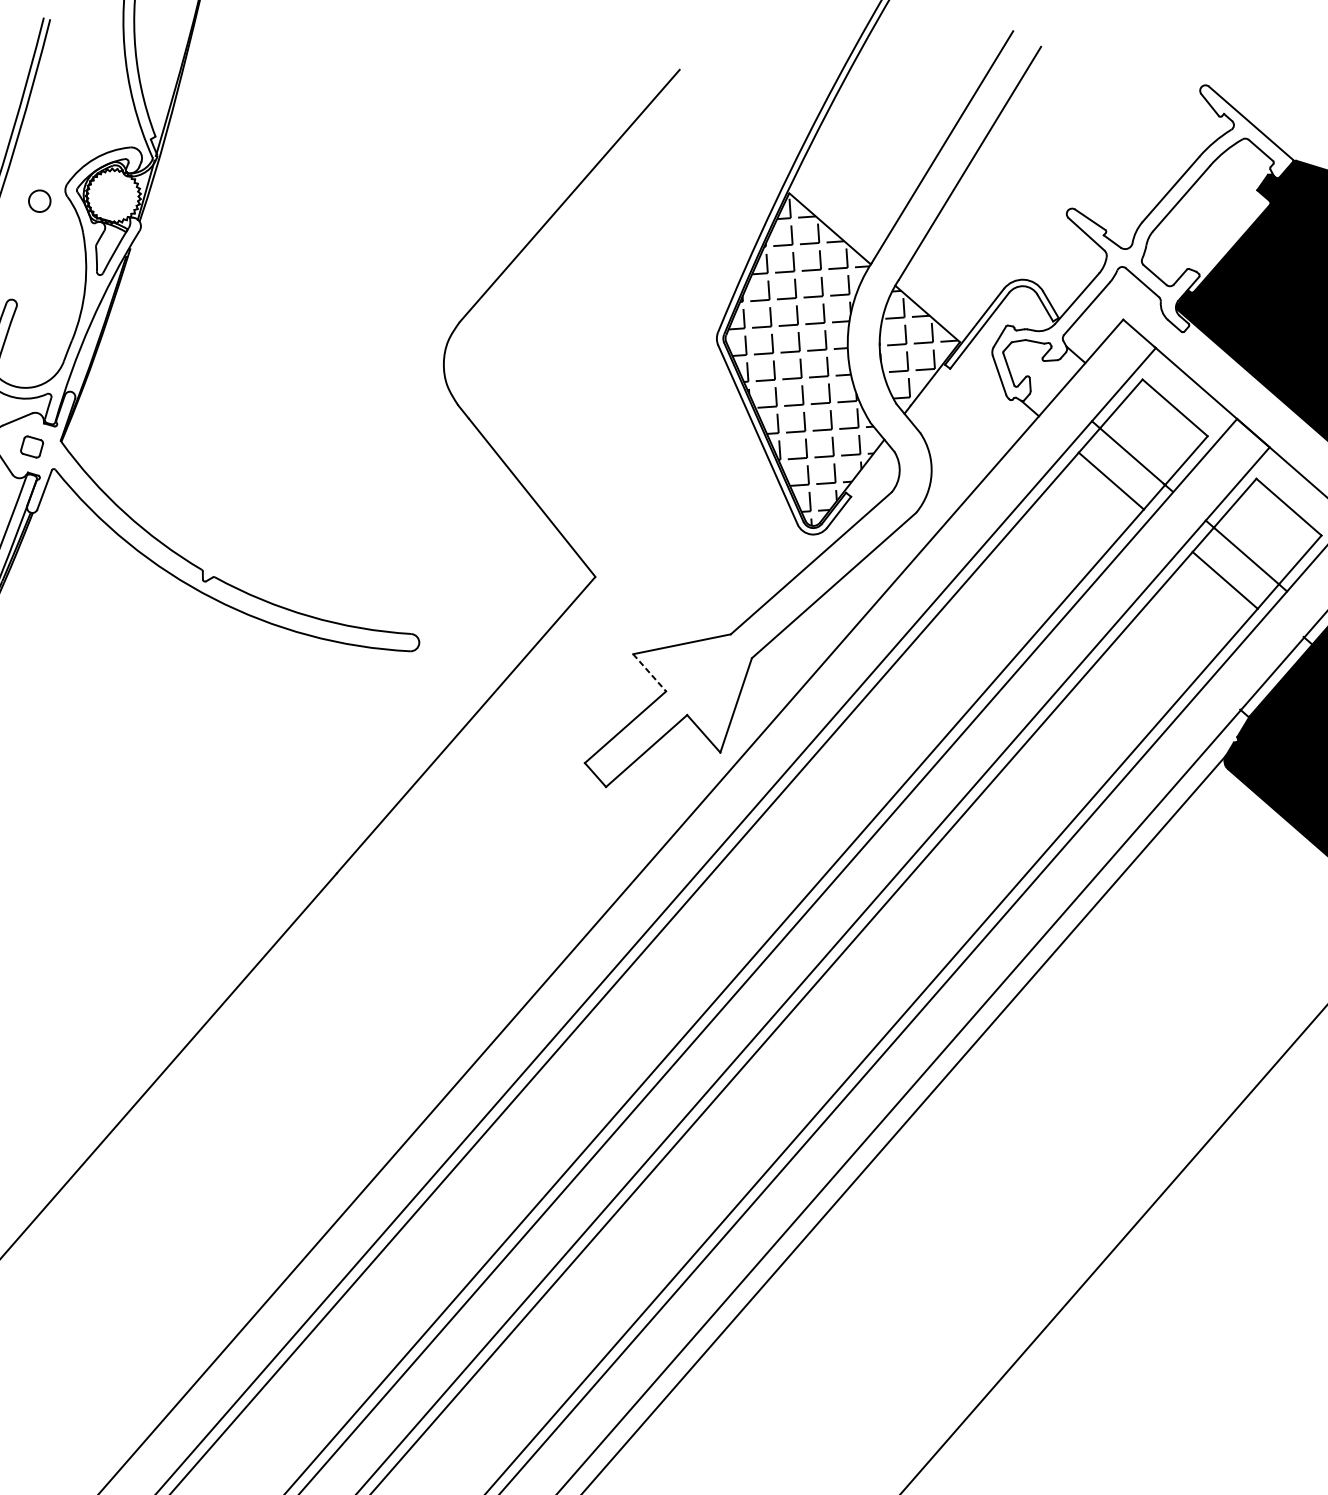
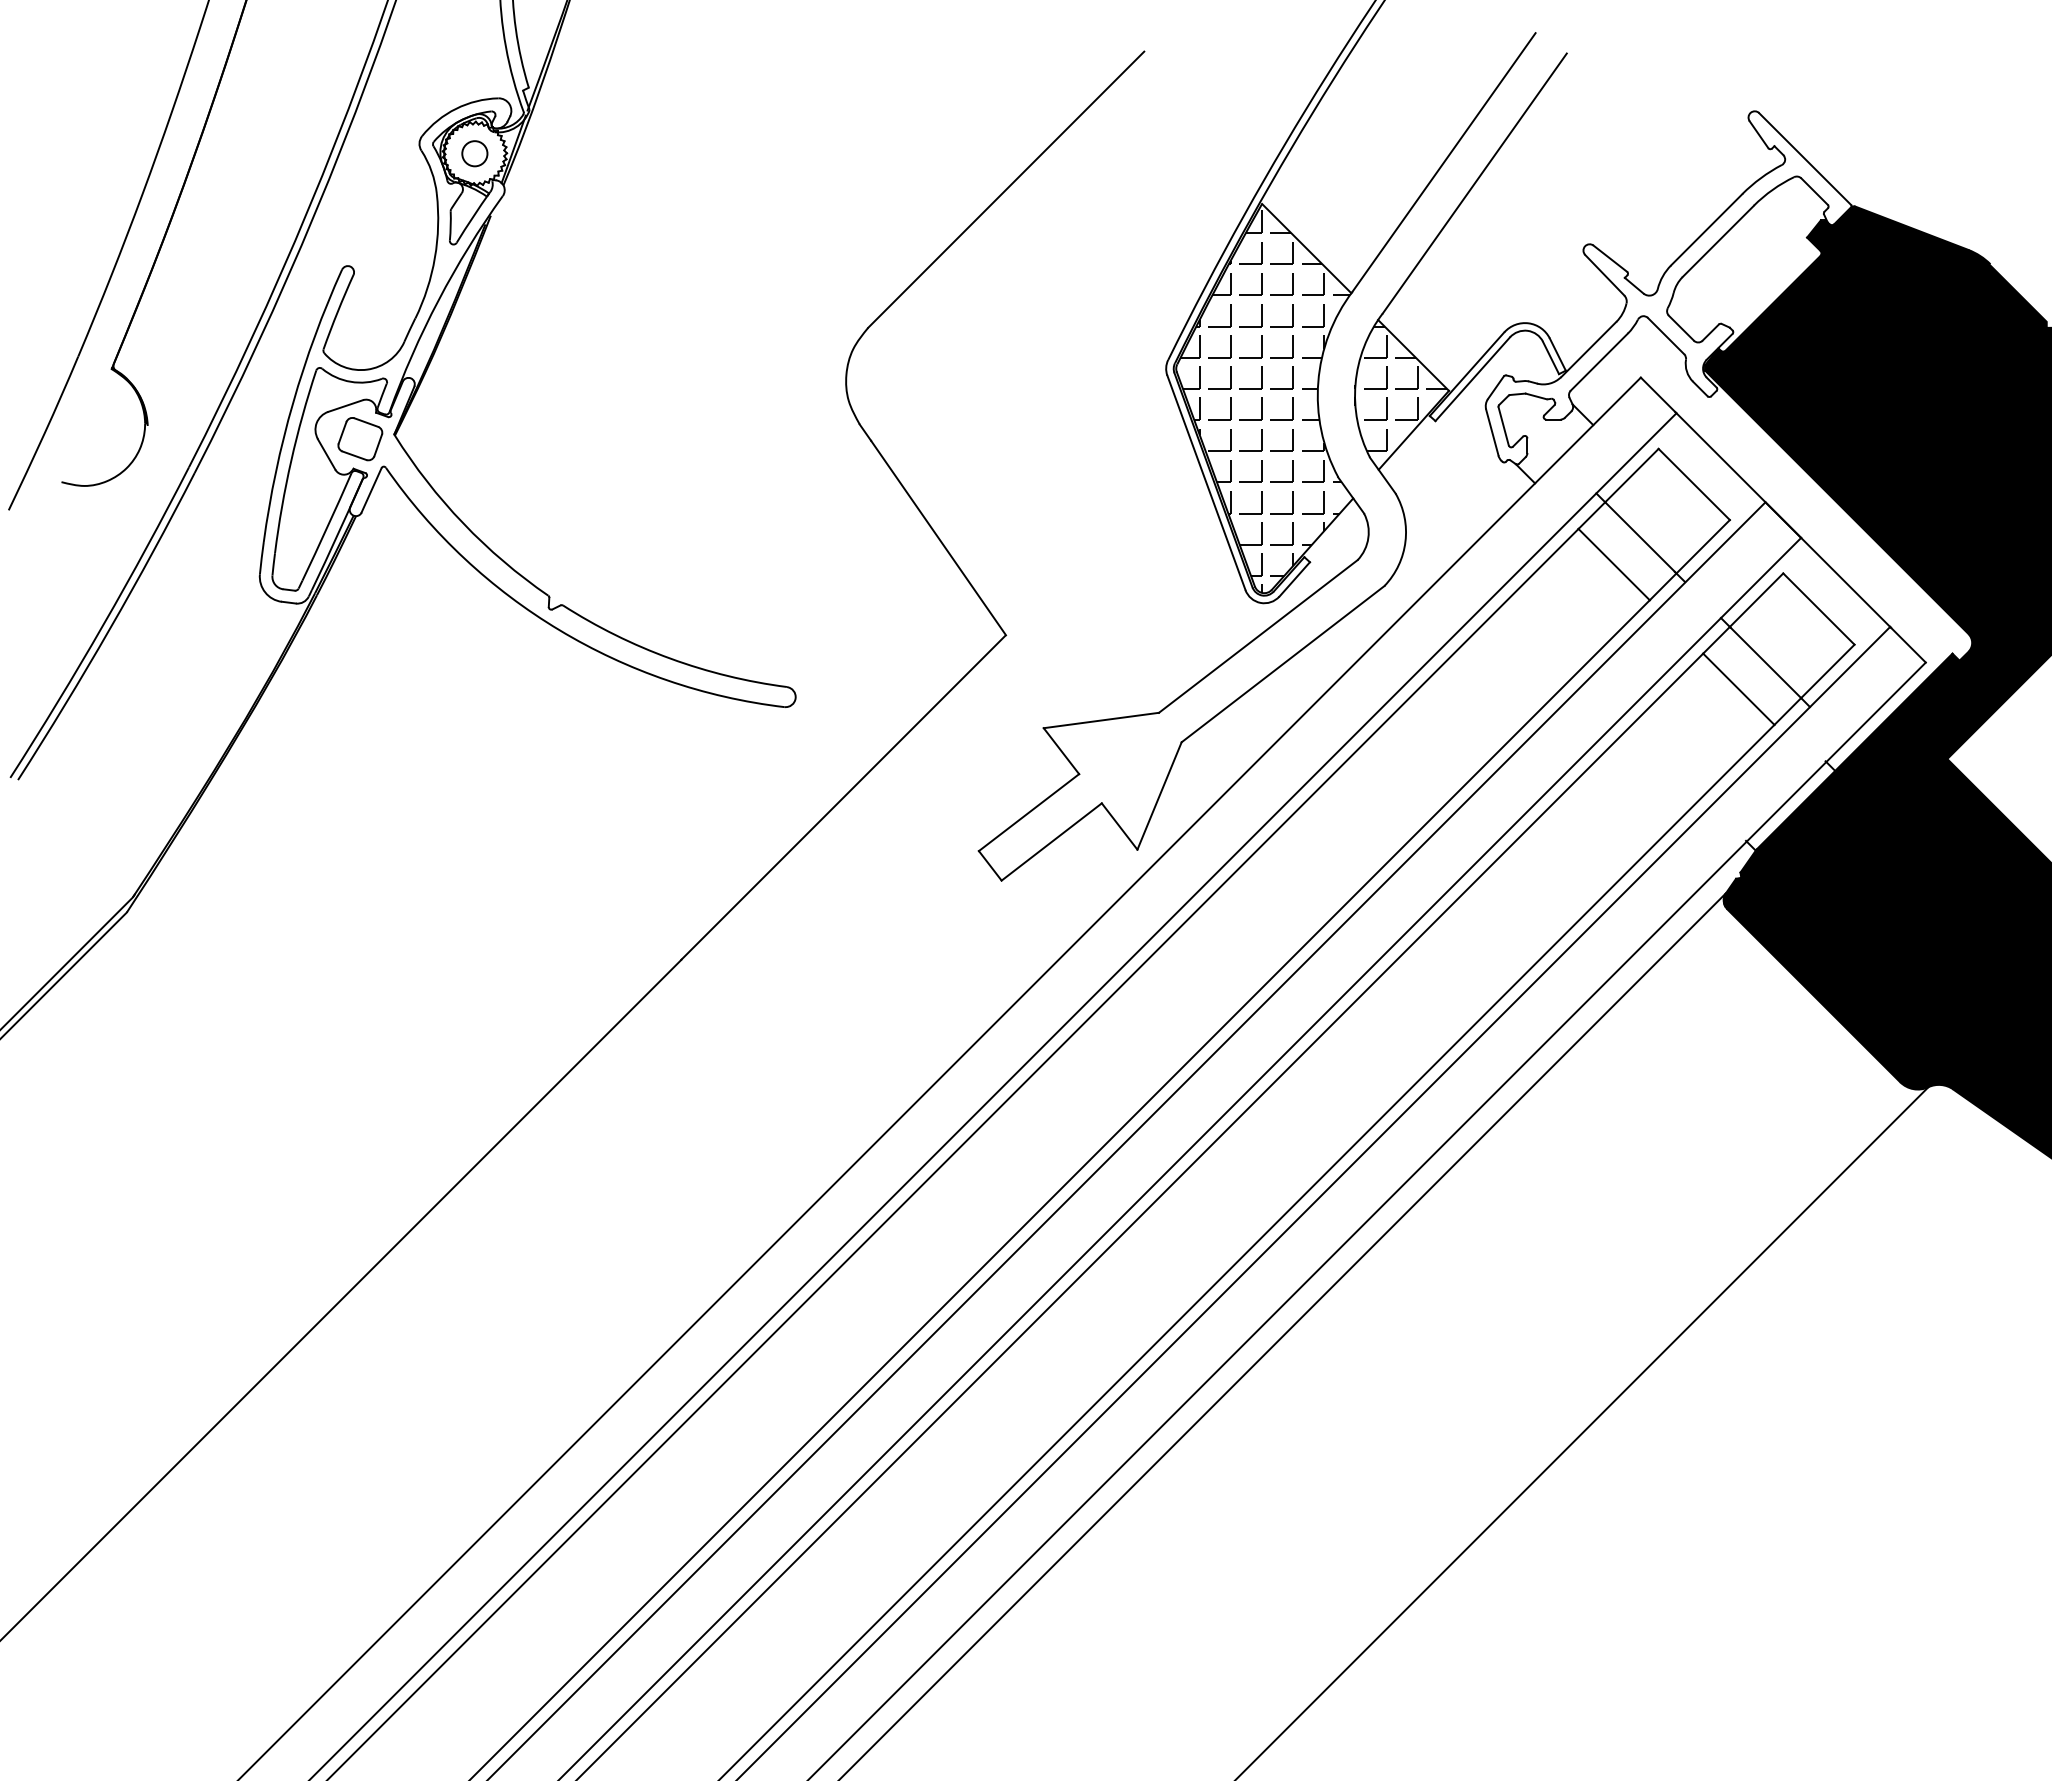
circle: (39, 201) -> (474, 153), moved
part: (32, 447) -> (360, 439), size x1.67
line: (649, 673) -> (1061, 751), dashed -> solid

